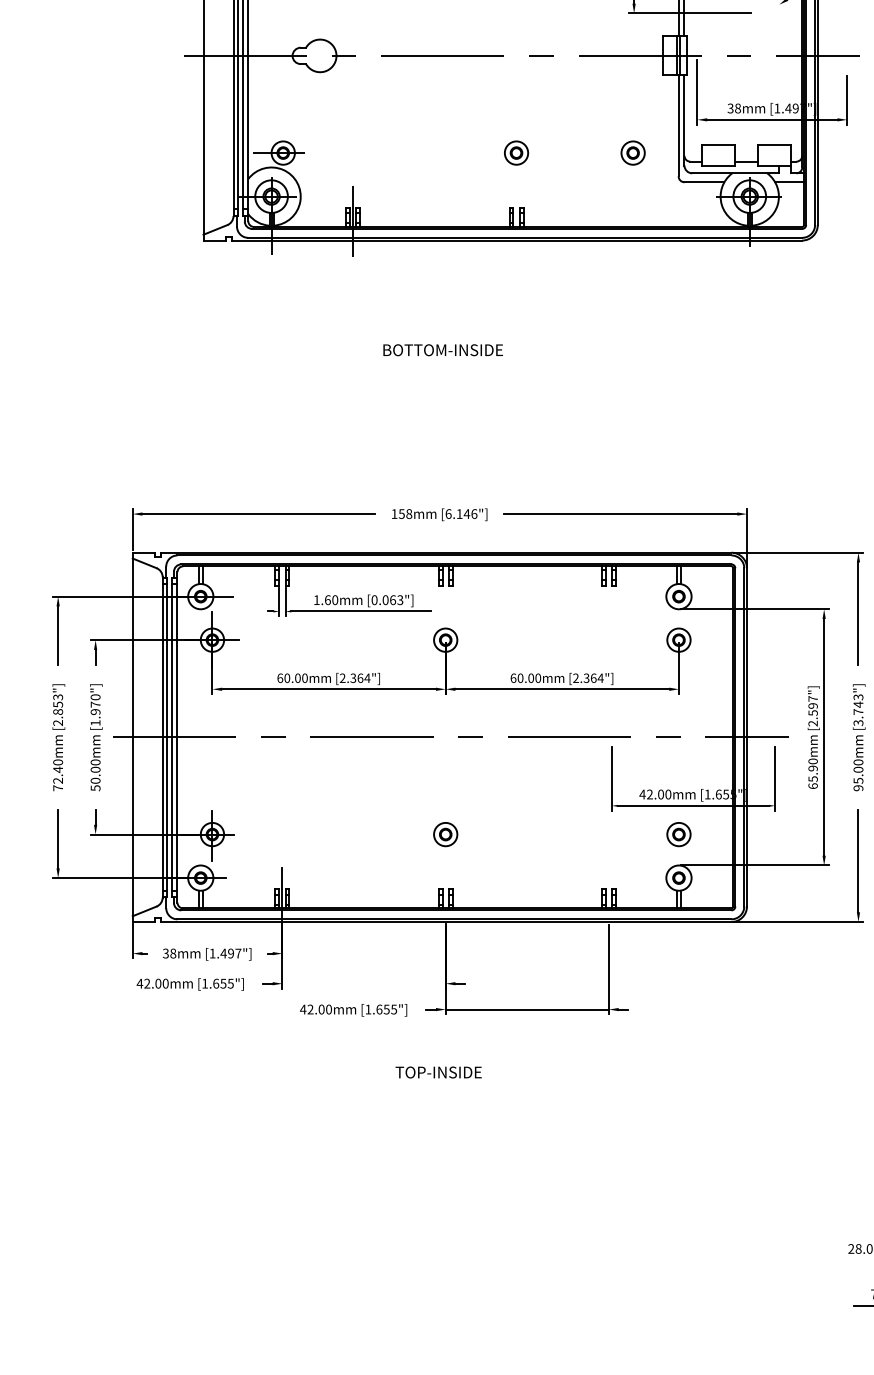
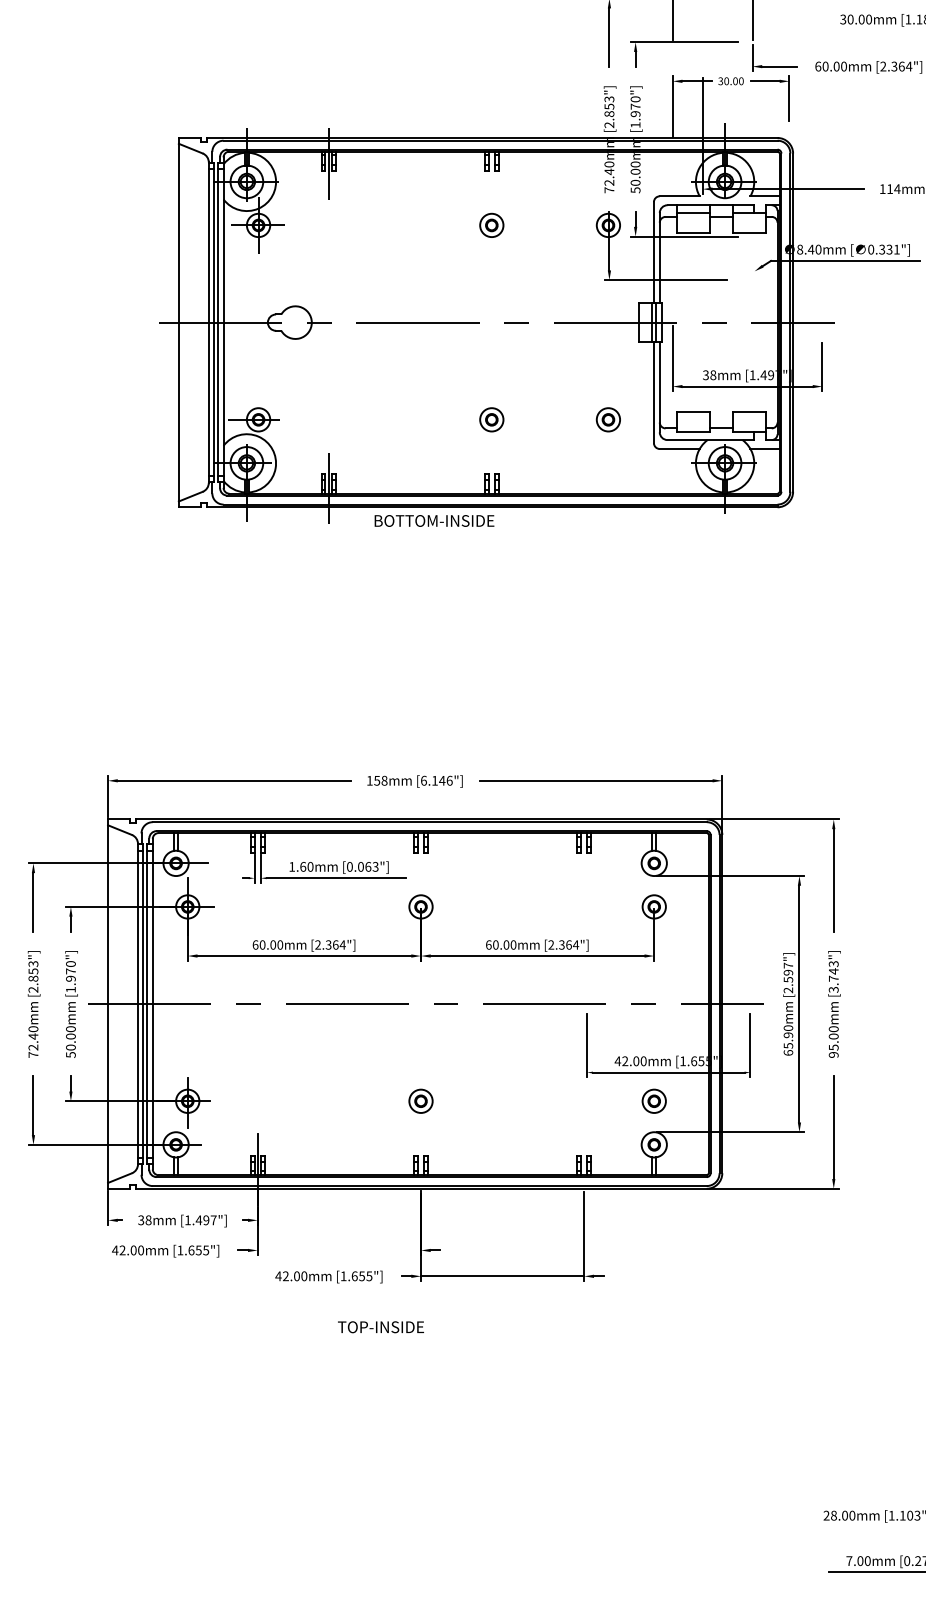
text: (443, 349) -> (434, 520), moved
text: (438, 1072) -> (380, 1327), moved

